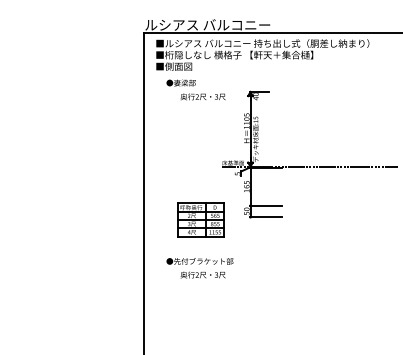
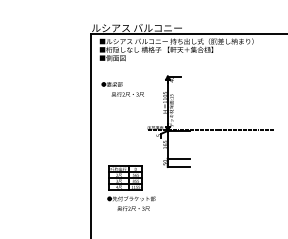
text: (195, 89) -> (122, 89), moved
part: (200, 219) -> (125, 177), moved

